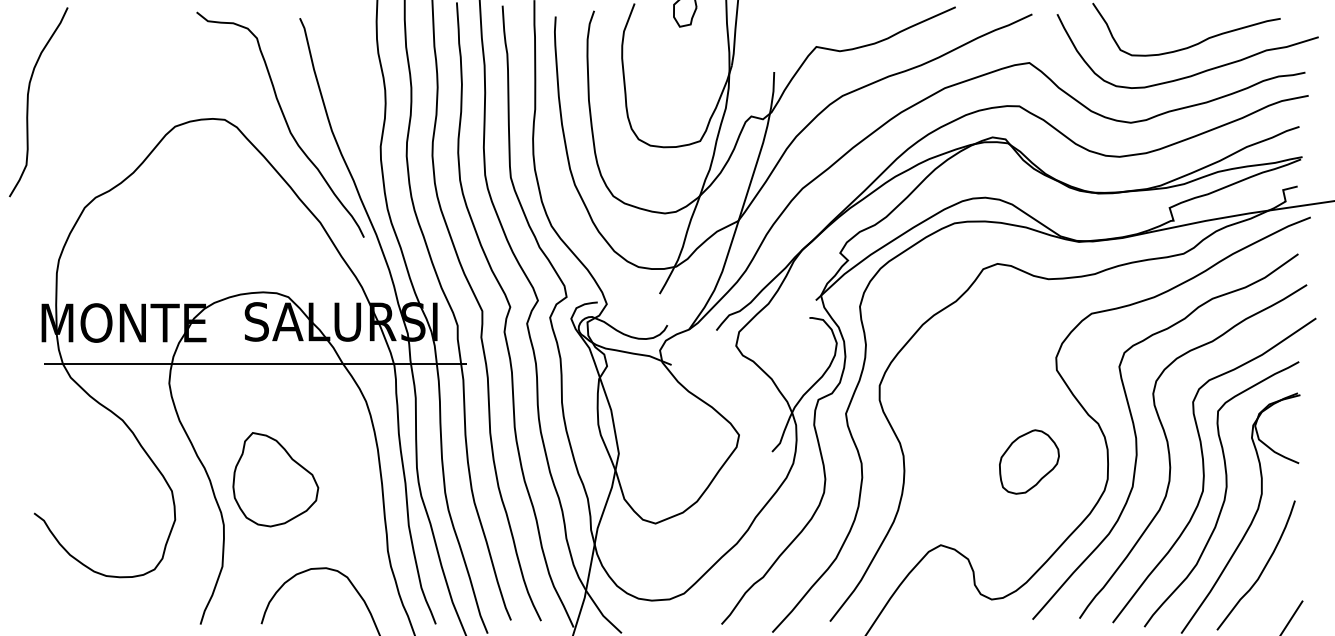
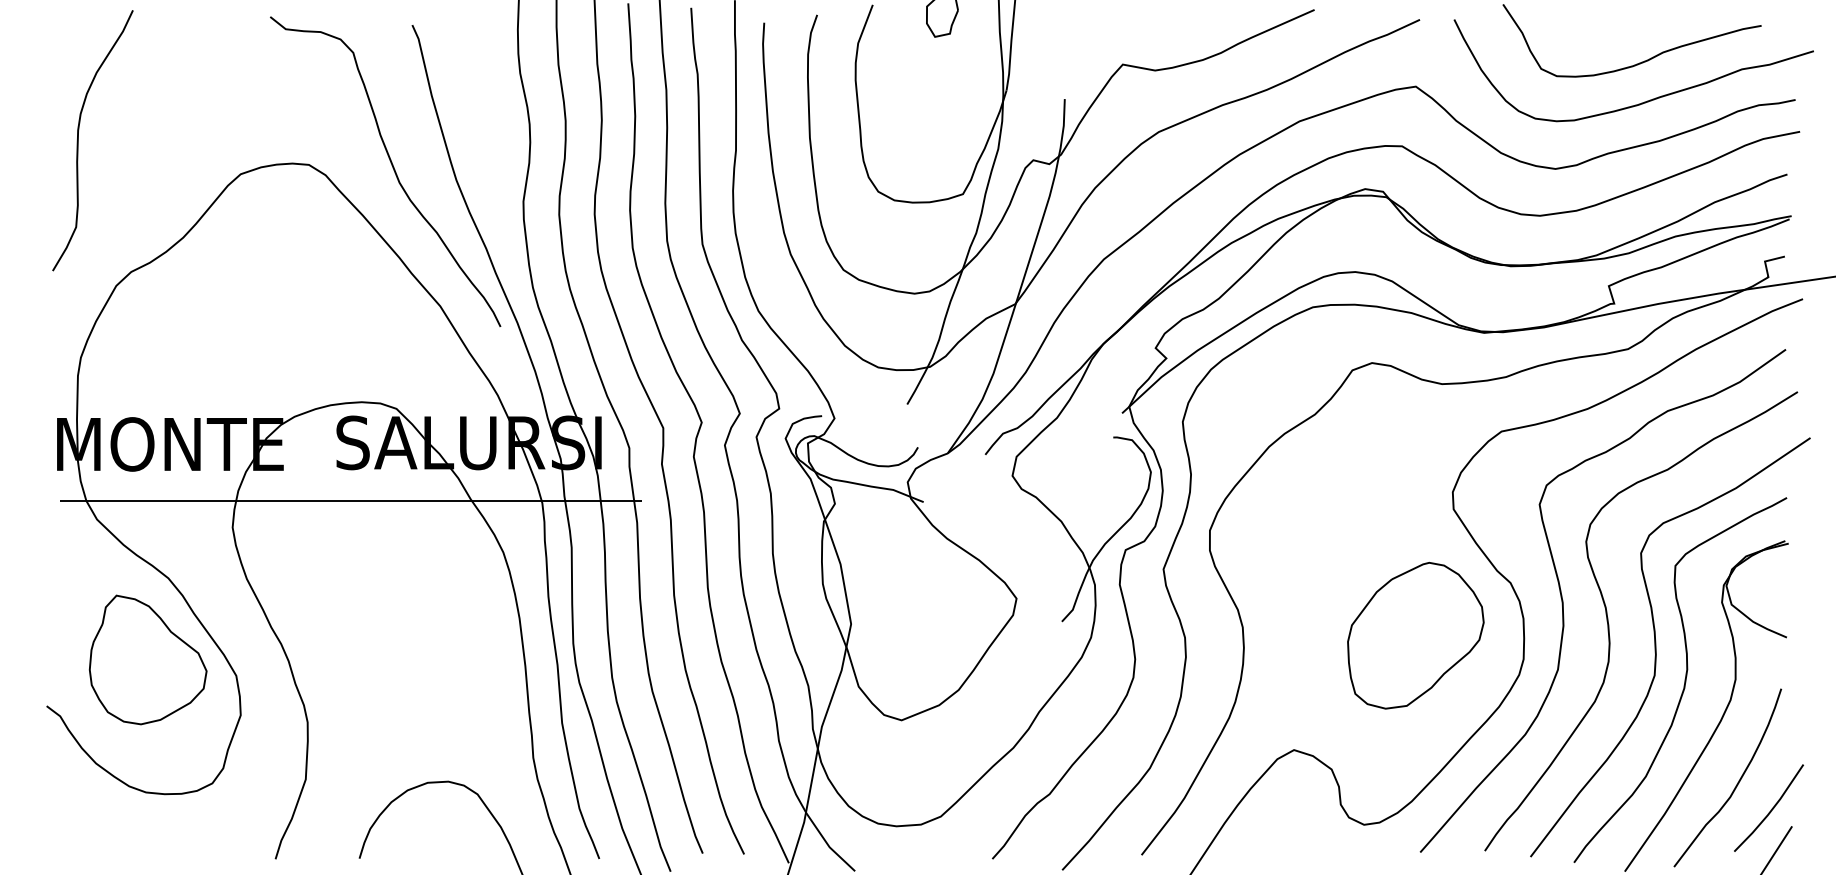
curve: (28, 102) -> (78, 140), moved
part: (1029, 461) -> (1415, 635), size x1.67
part: (275, 479) -> (147, 659), moved
line: (1287, 587) -> (1771, 808), added

